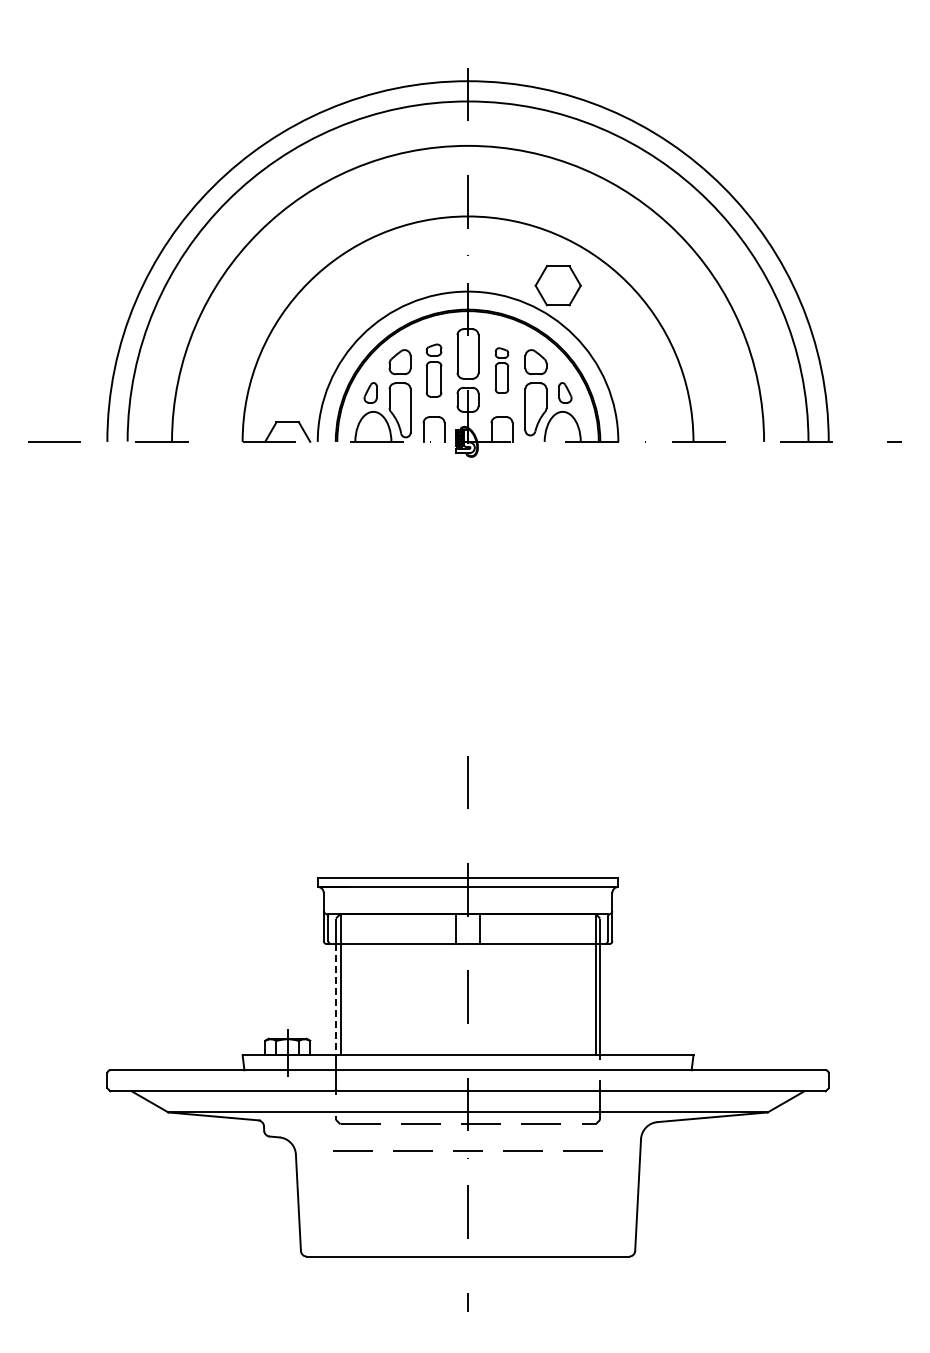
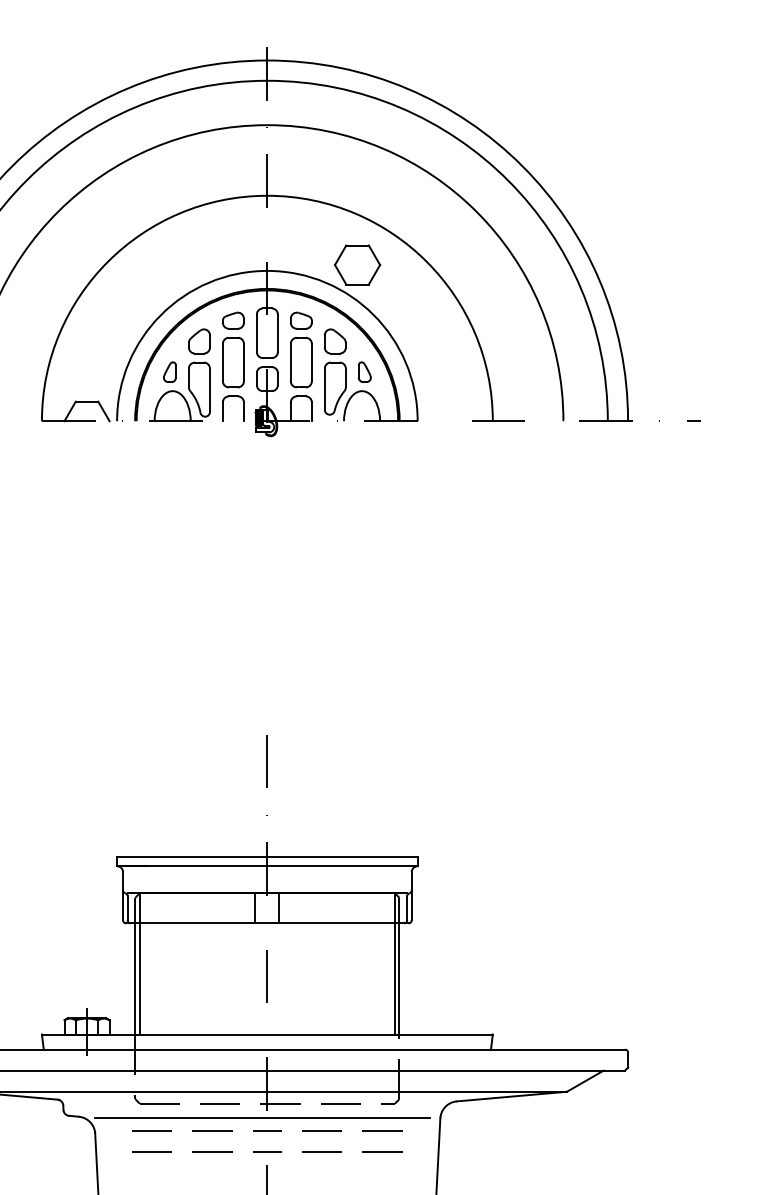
part: (433, 370) -> (232, 349), size x1.43
part: (501, 370) -> (300, 349), size x1.67
line: (335, 999) -> (134, 978), dashed -> solid
line: (462, 1138) -> (261, 1117), added
line: (467, 1171) -> (266, 1150), added

